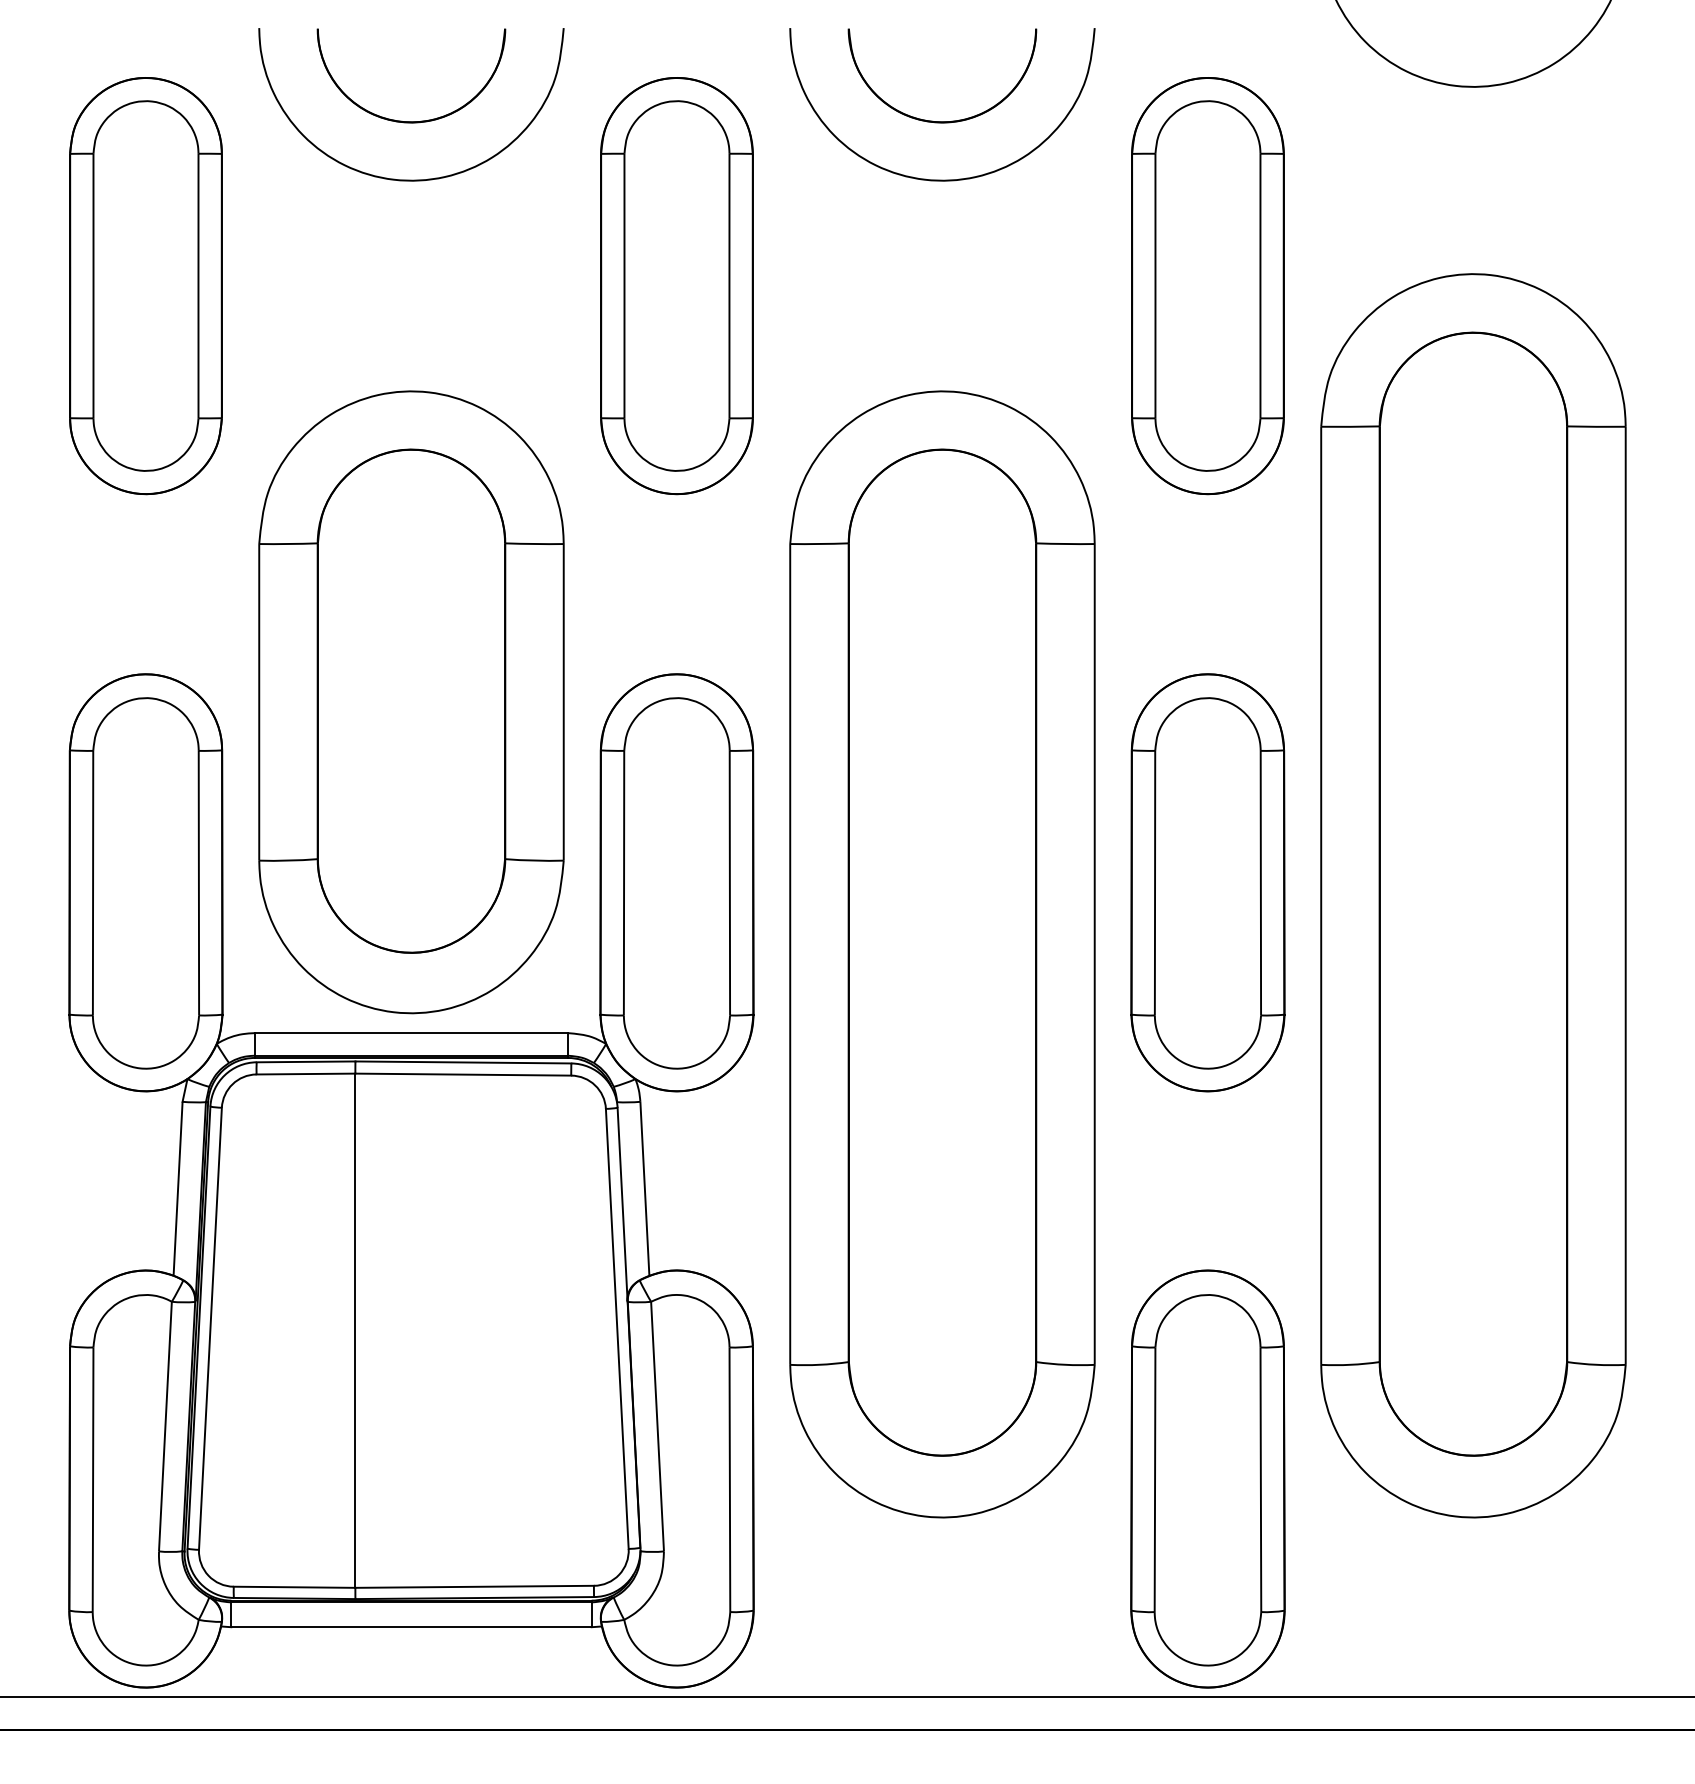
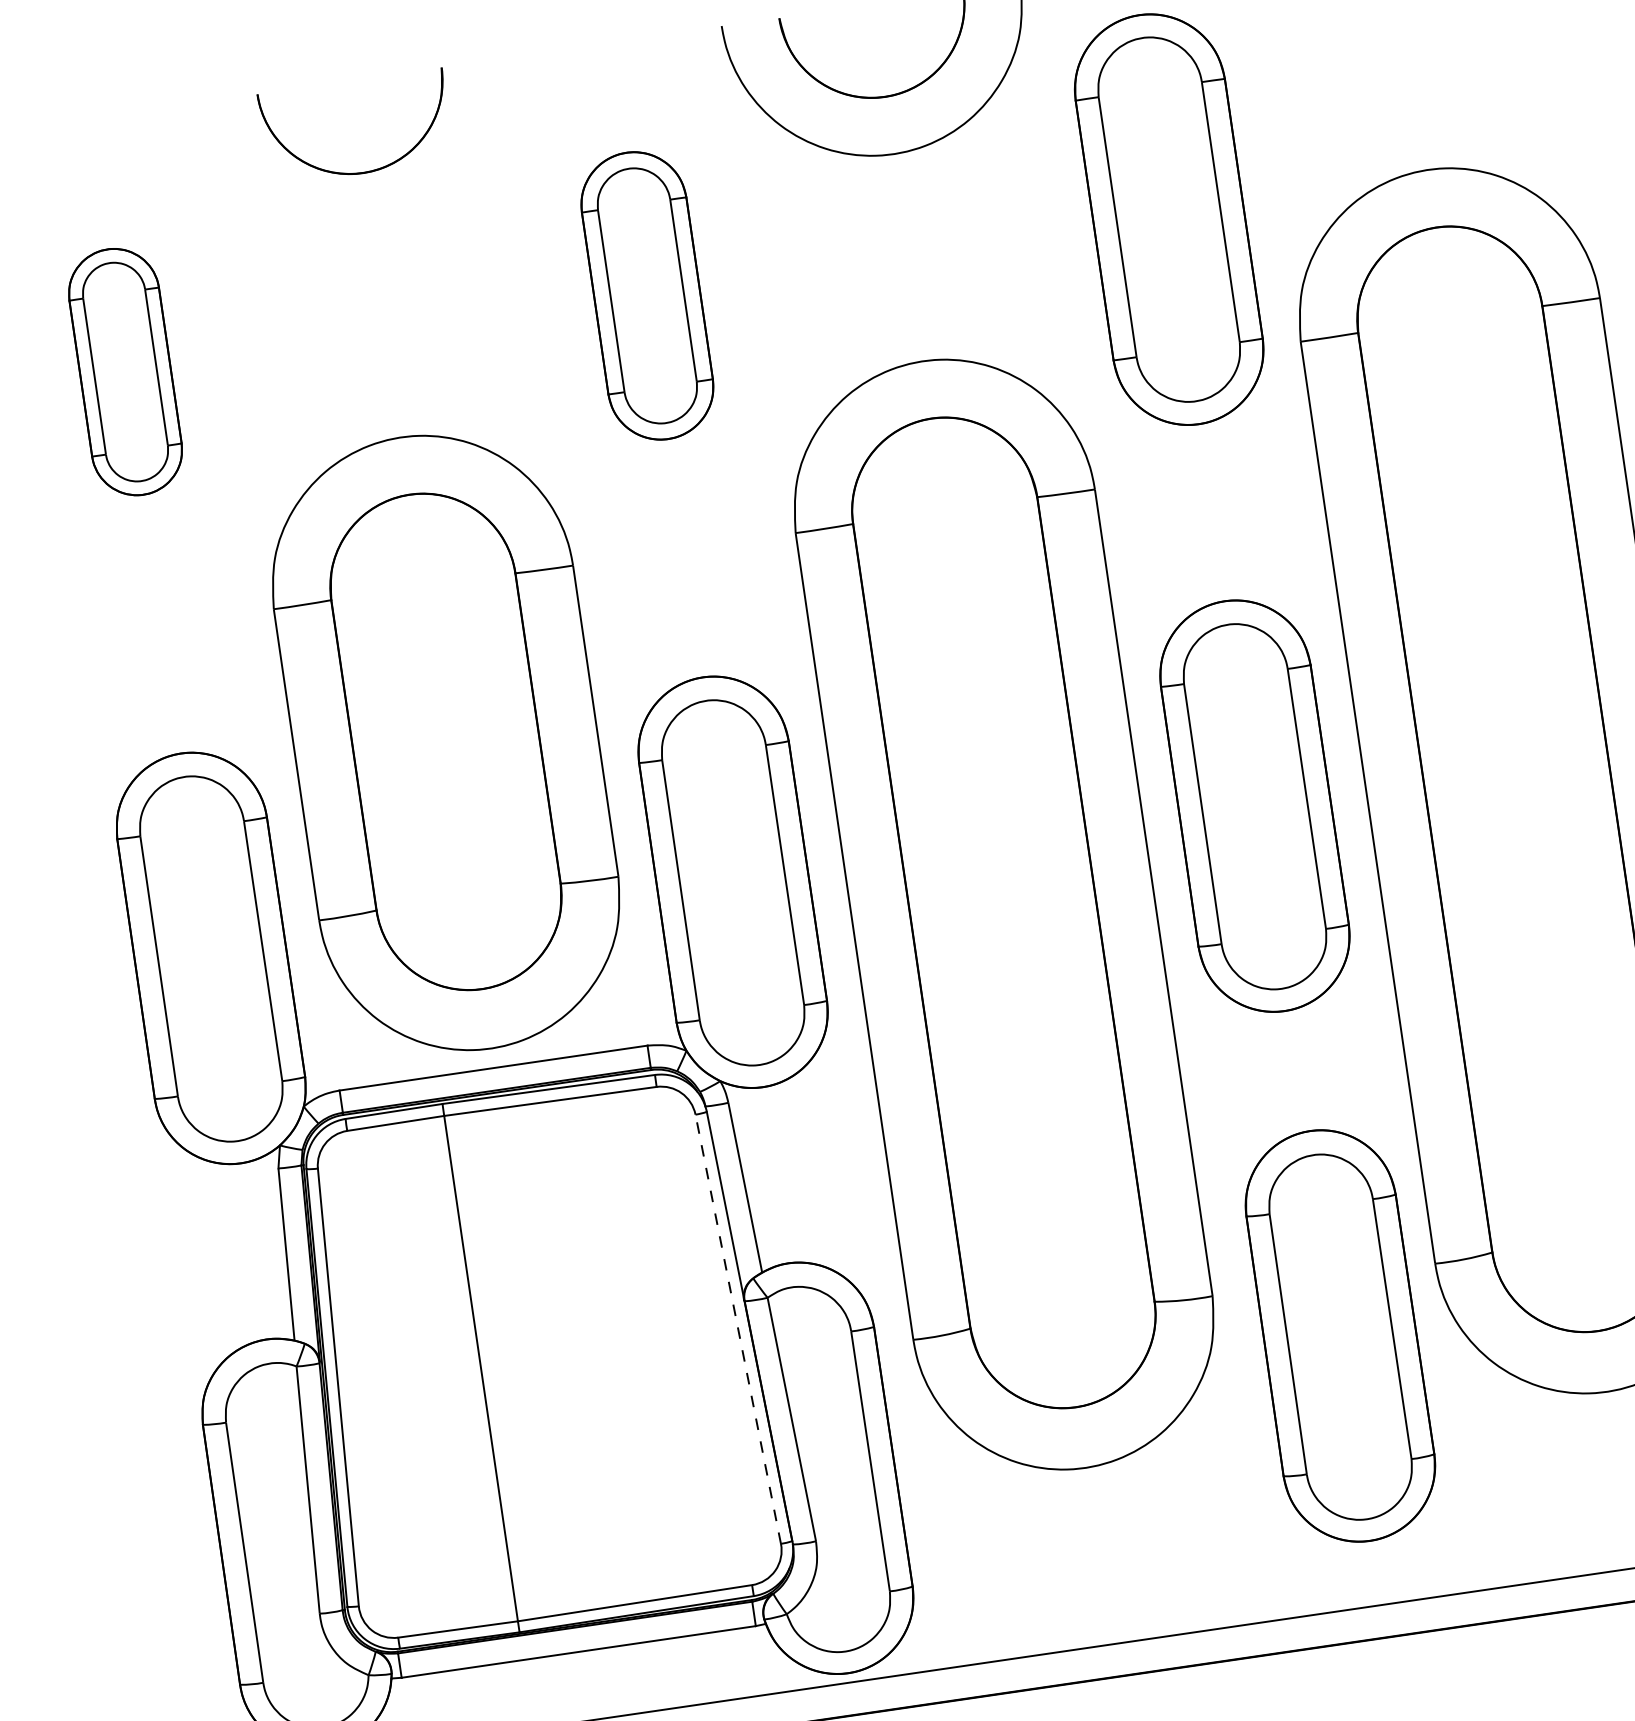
curve: (411, 179) -> (371, 229), removed
part: (145, 286) -> (125, 372), size x0.6
part: (676, 286) -> (646, 296), size x0.7
line: (617, 1328) -> (738, 1328), solid -> dashed
part: (1207, 1478) -> (1339, 1335), moved

